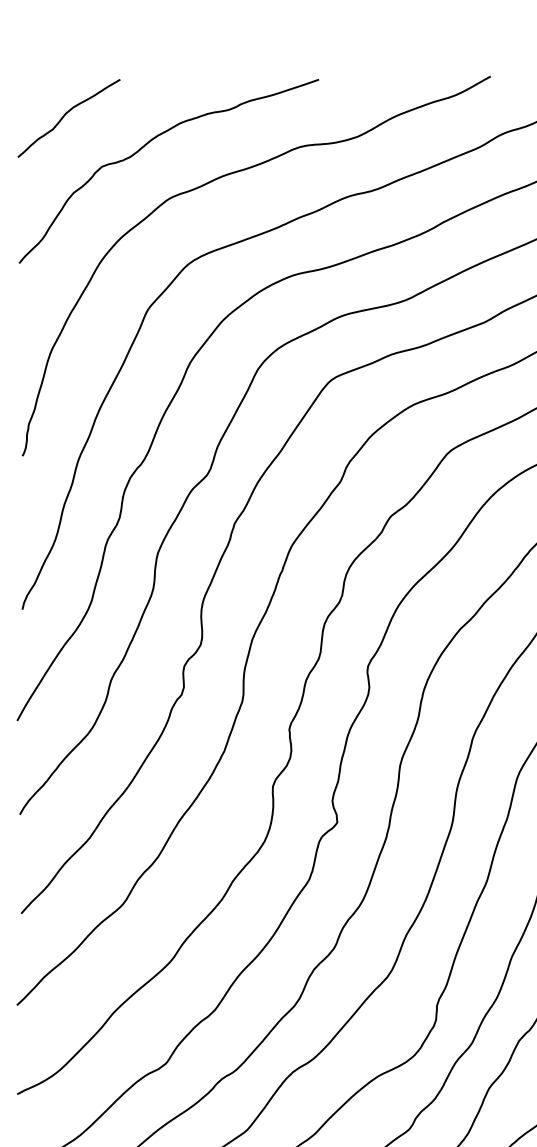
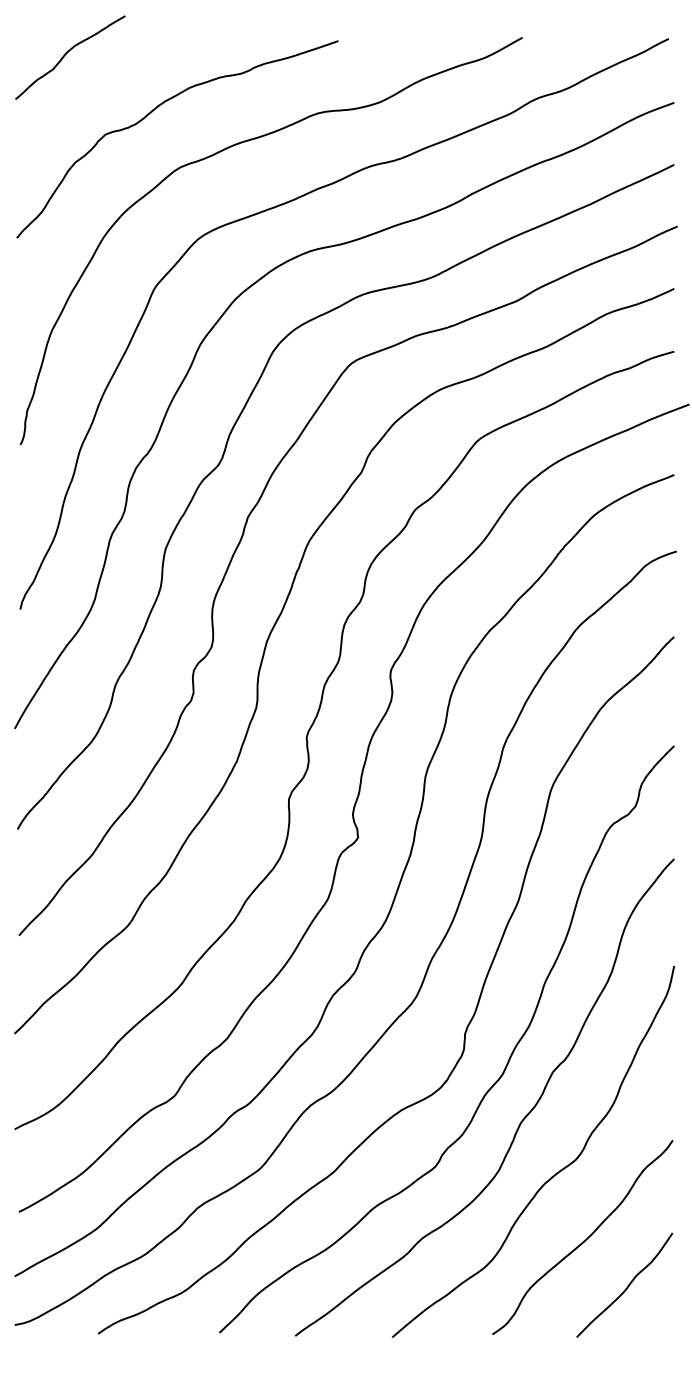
curve: (66, 114) -> (67, 53), moved

